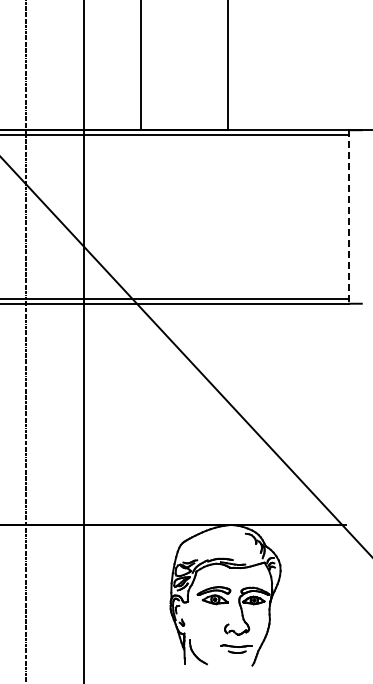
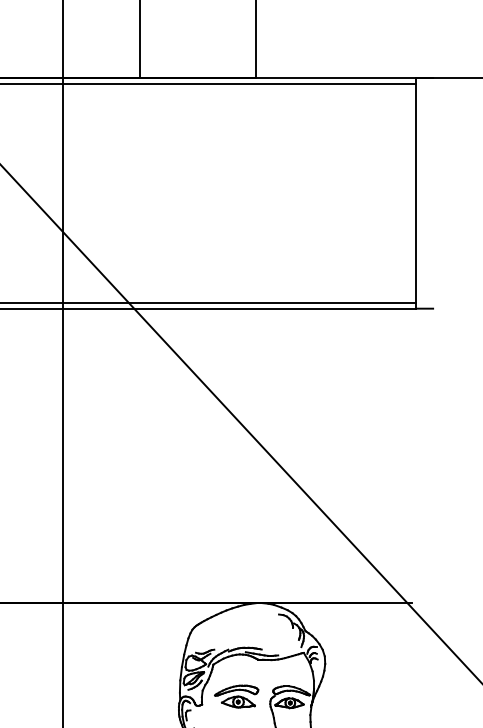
line: (348, 216) -> (415, 192), dashed -> solid

